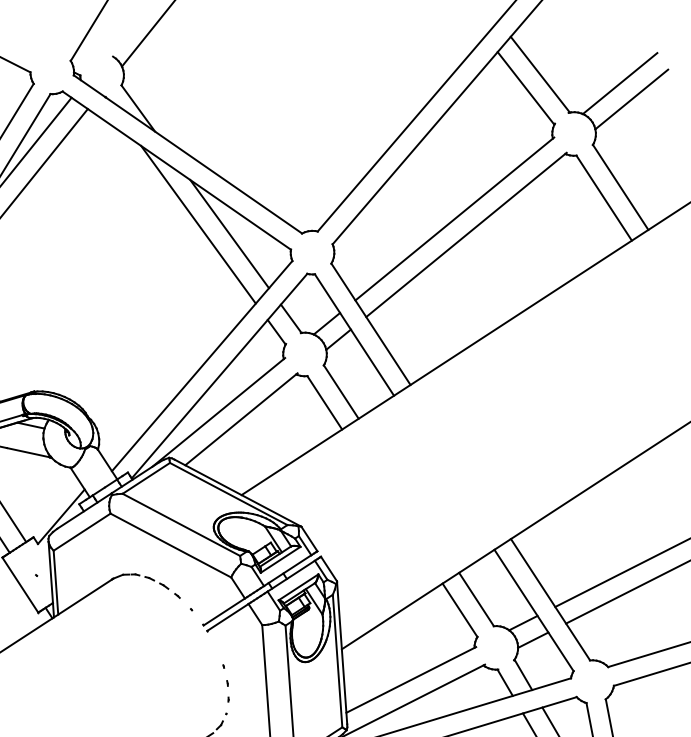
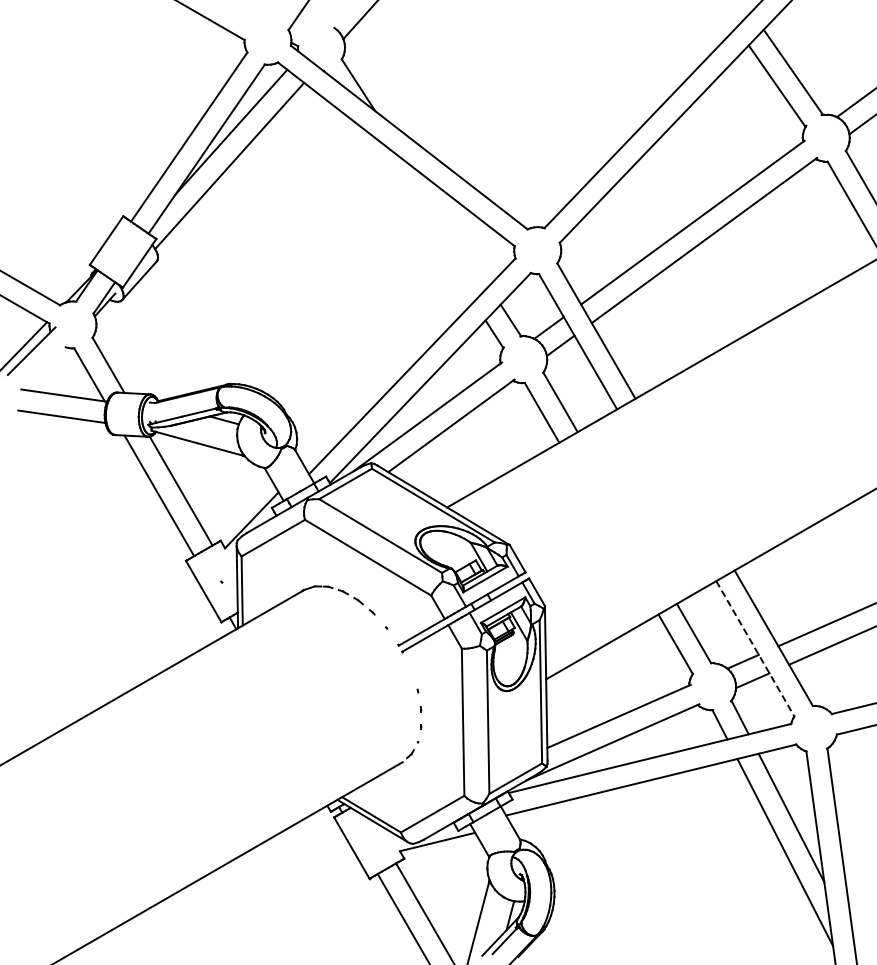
line: (198, 224) -> (416, 213), removed
line: (229, 233) -> (449, 225), removed
line: (534, 611) -> (755, 649), solid -> dashed

